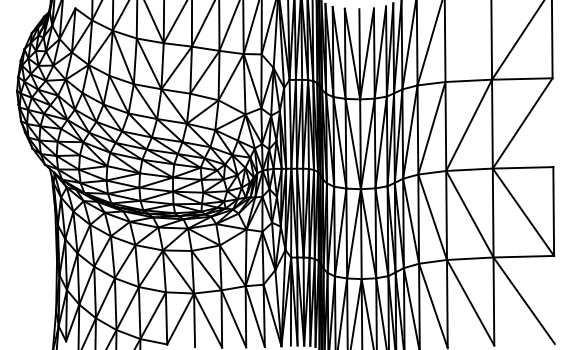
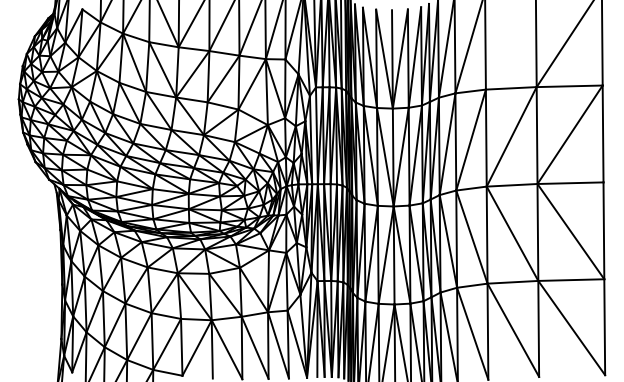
line: (552, 122) -> (602, 133), added
line: (554, 299) -> (604, 326), added

